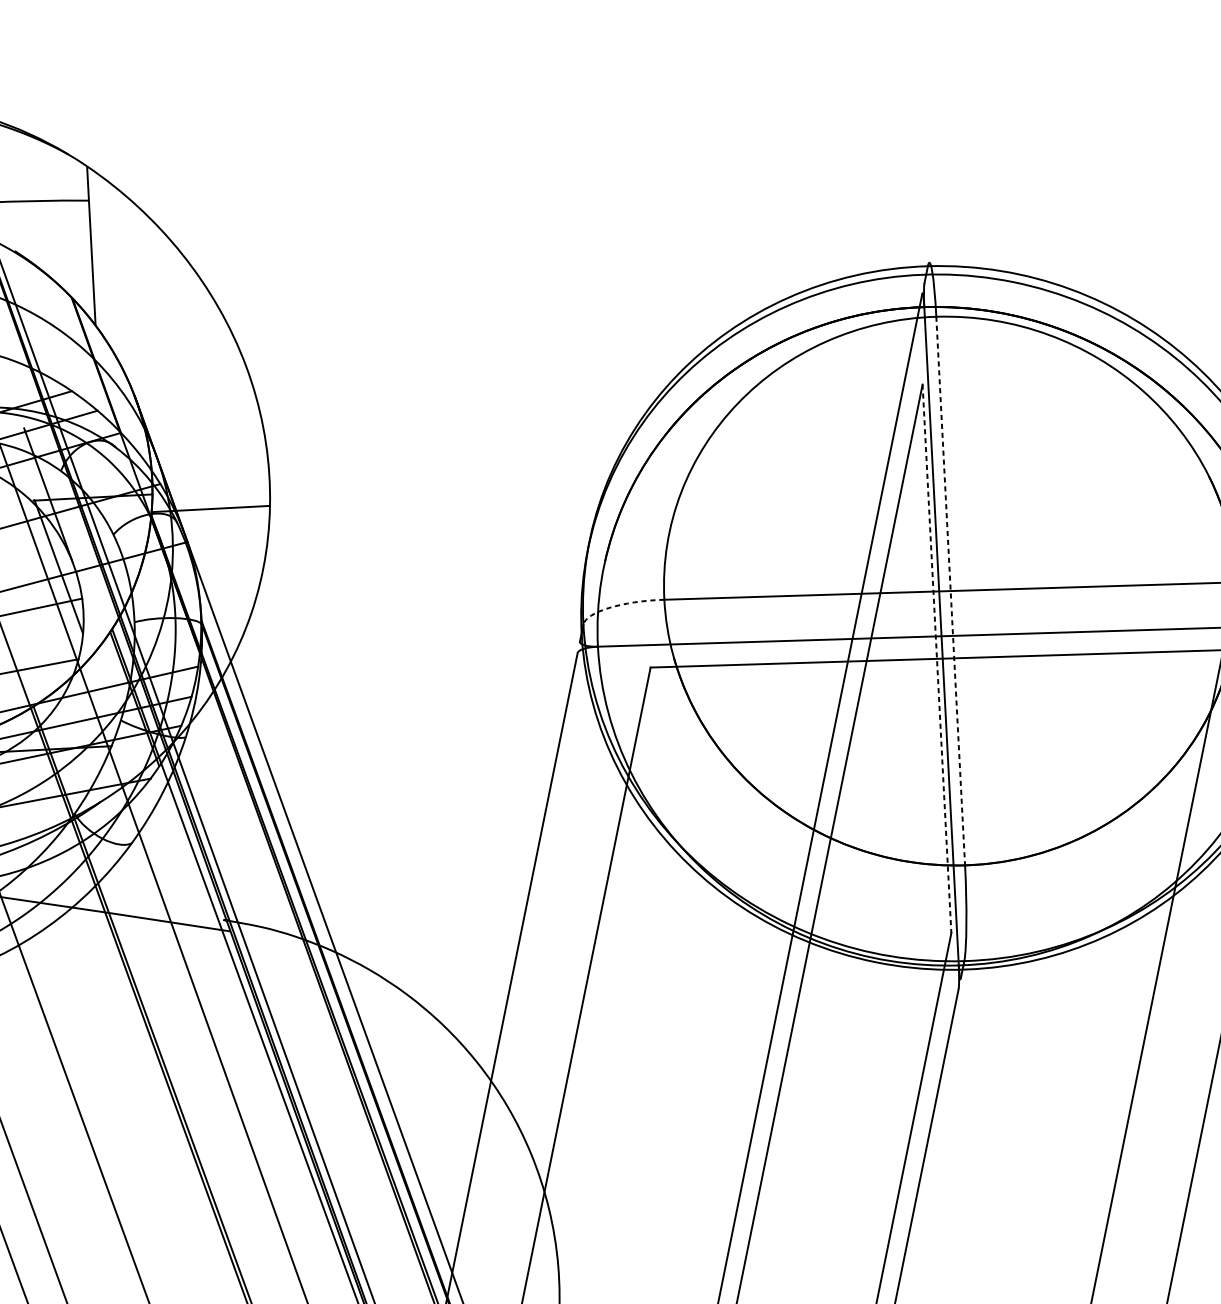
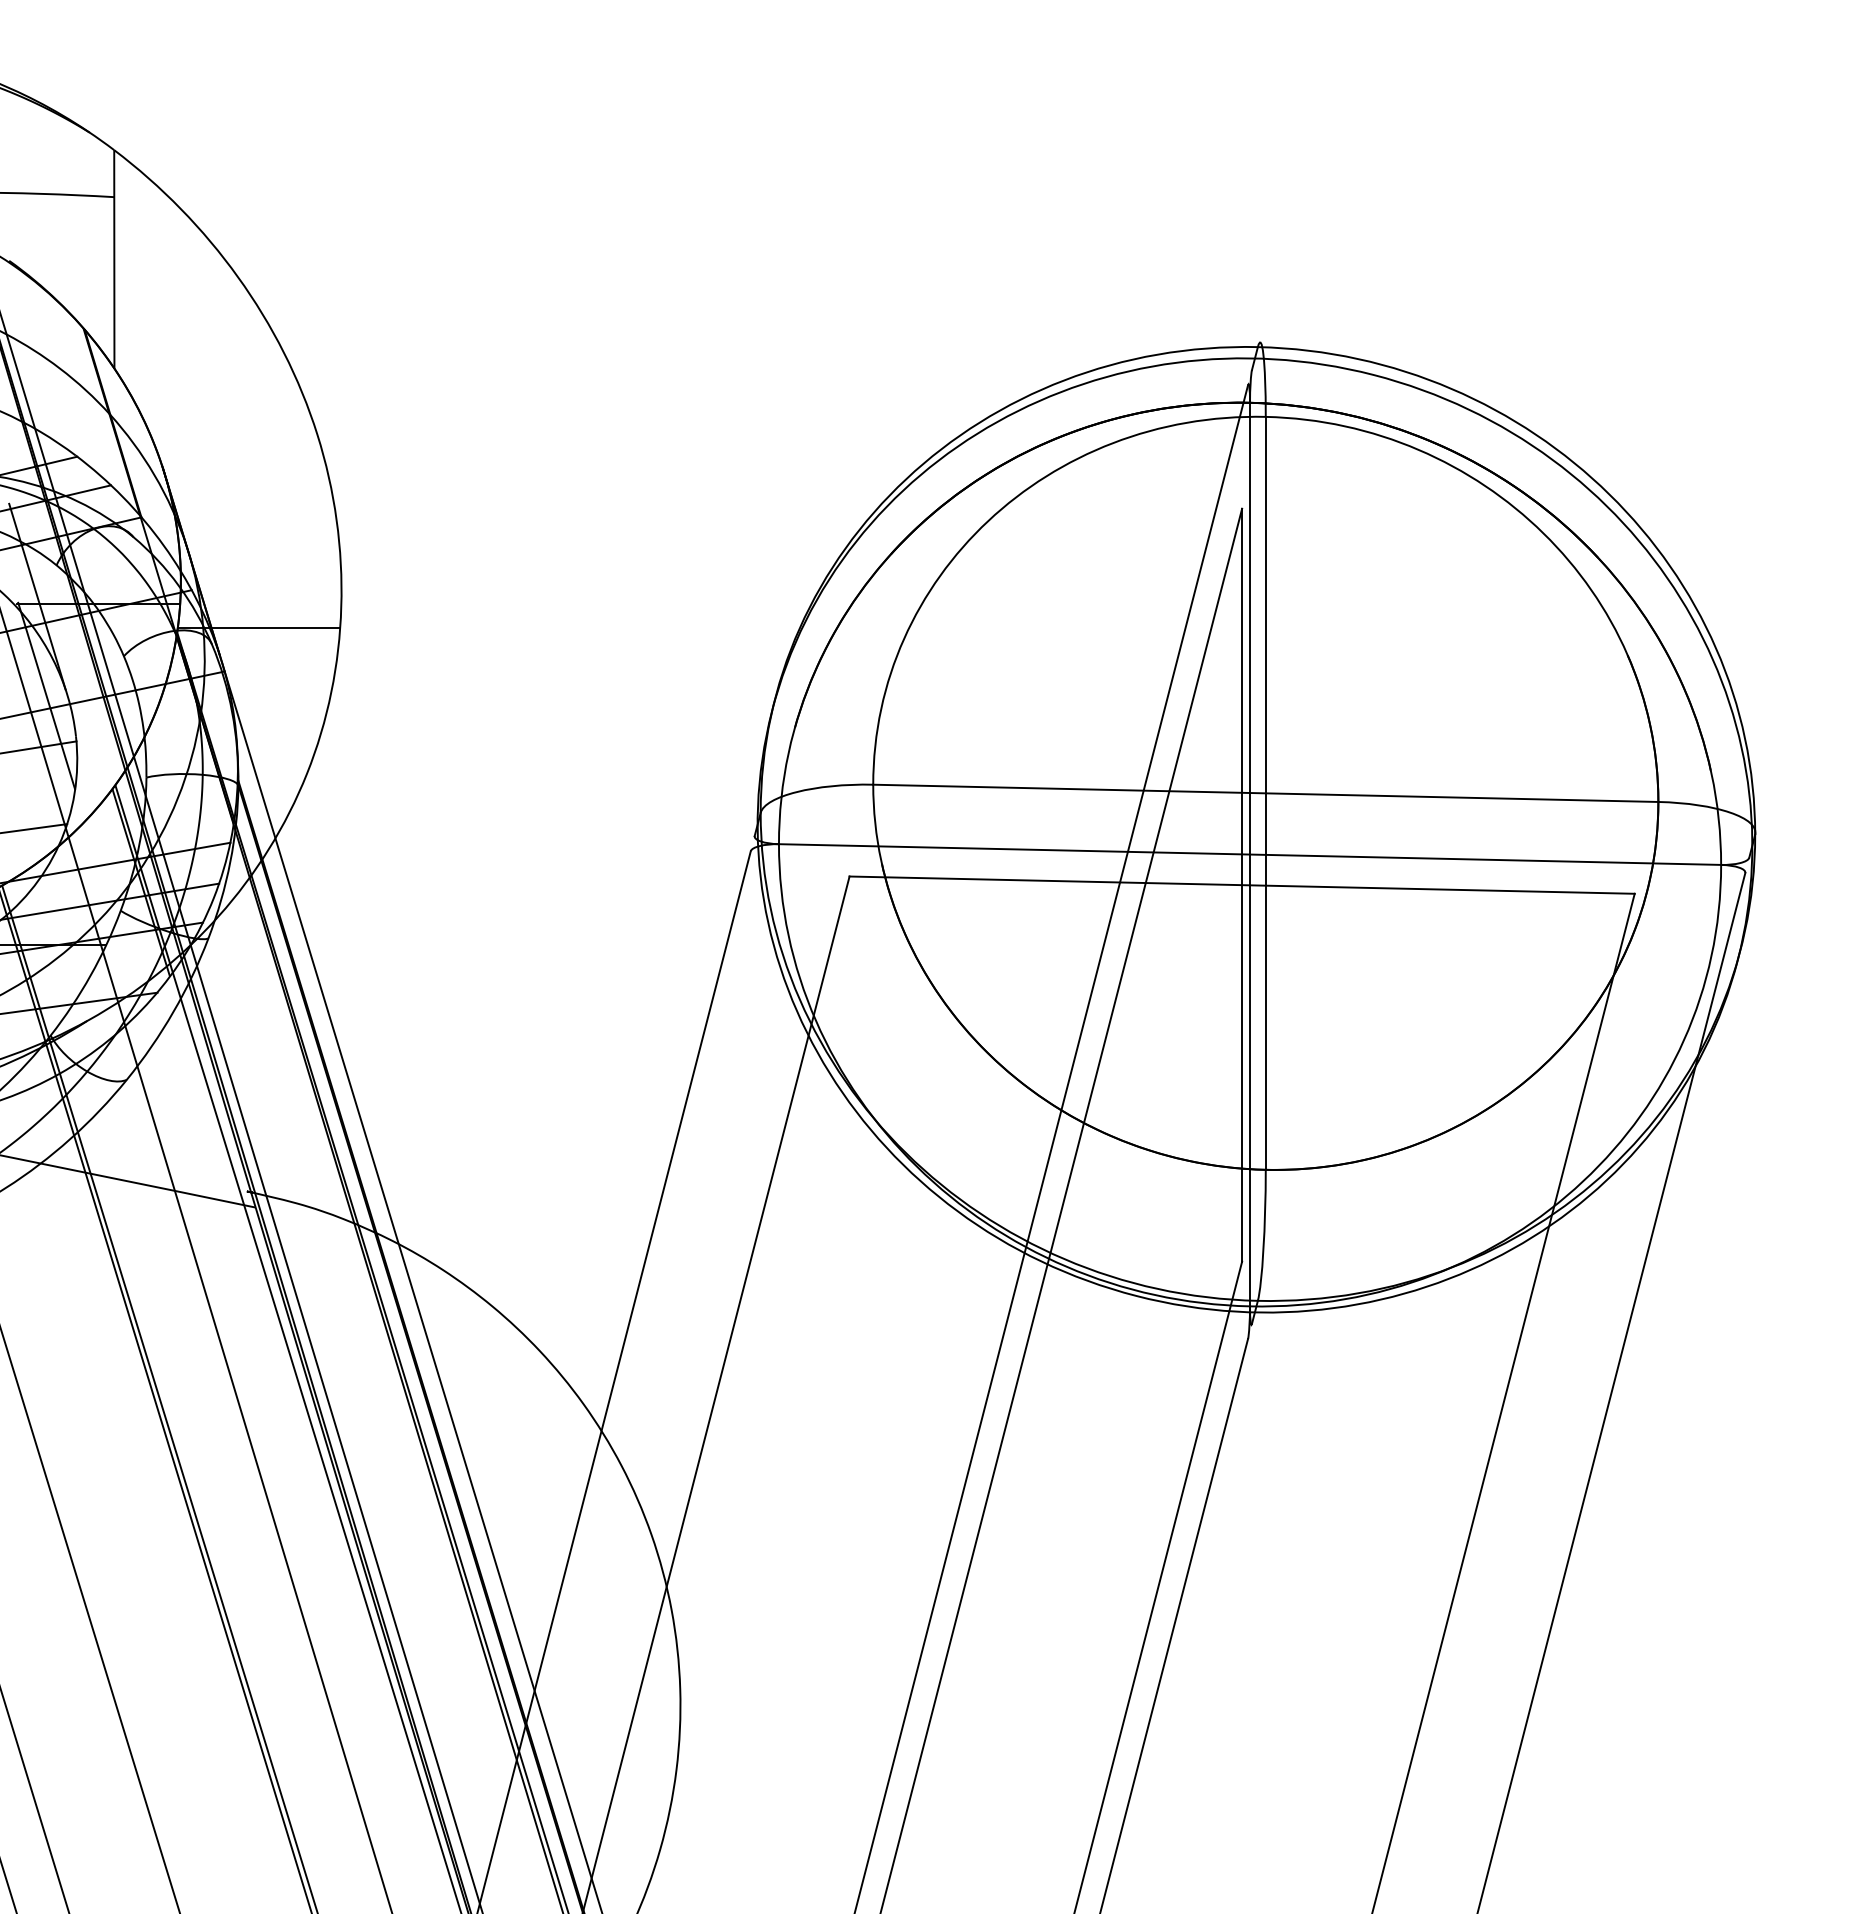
line: (950, 591) -> (1265, 793), dashed -> solid
arc: (618, 605) -> (810, 789), dashed -> solid
line: (937, 659) -> (1242, 885), dashed -> solid

